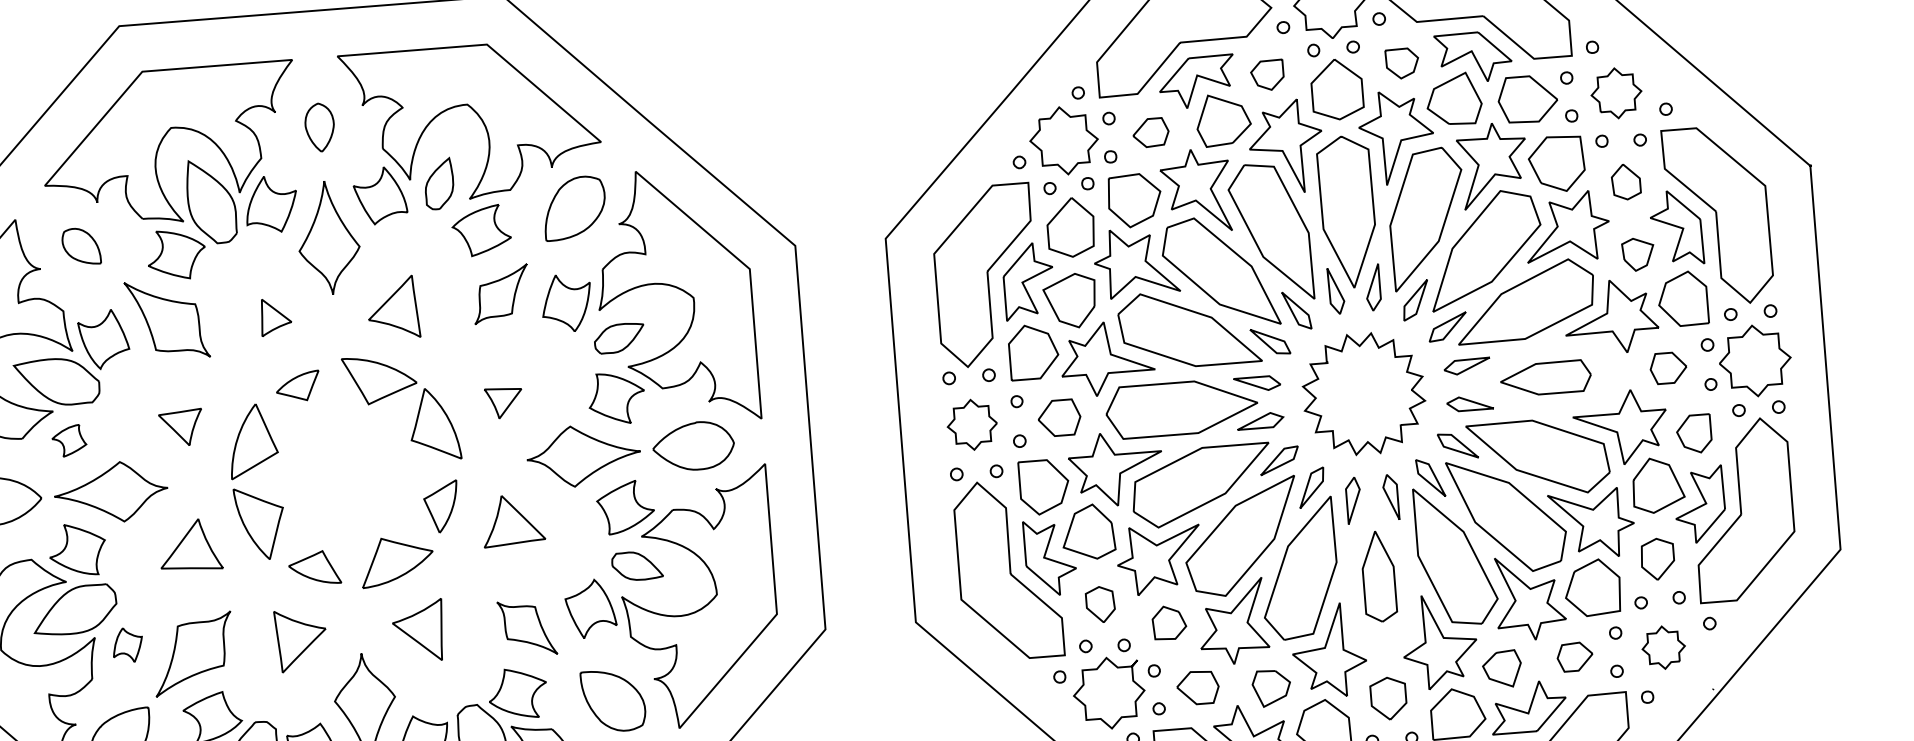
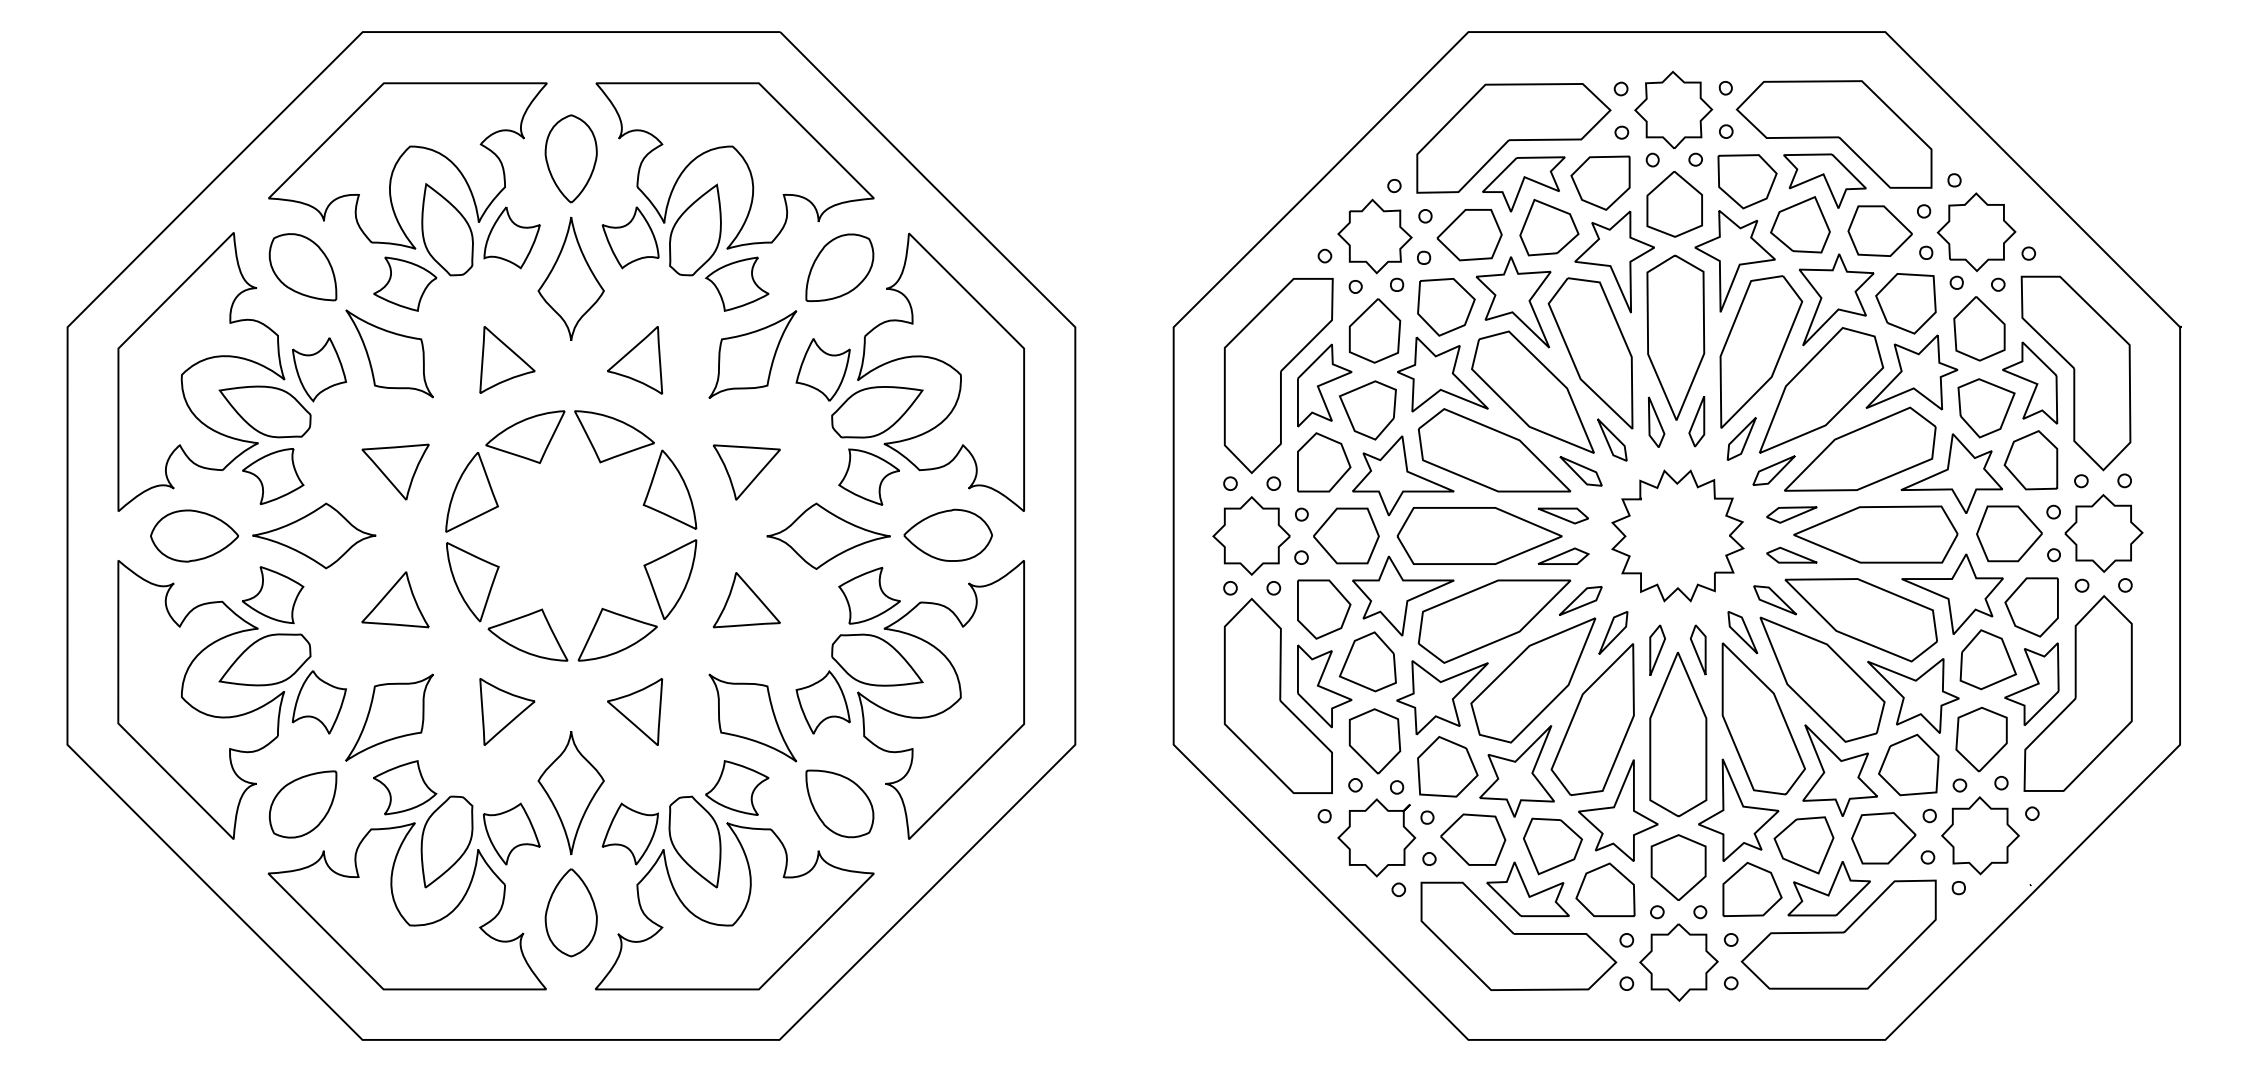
part: (1402, 63) -> (1747, 181), size x1.67
part: (1267, 74) -> (1600, 182), size x1.67
part: (1616, 92) -> (1976, 231), size x1.43
part: (319, 127) -> (570, 158), size x1.67
part: (1150, 133) -> (1469, 235), size x1.67
part: (1626, 181) -> (1979, 328), size x1.67
part: (439, 183) -> (695, 229), size x1.67
part: (80, 246) -> (302, 267), size x1.67
part: (1638, 254) -> (1986, 408), size x1.67
part: (500, 294) -> (752, 354), size x1.43
part: (275, 316) -> (507, 359), size x1.67
part: (619, 338) -> (877, 412), size x1.67
part: (1668, 367) -> (2009, 533), size x1.67
part: (1545, 378) -> (1875, 534), size x1.67
part: (298, 385) -> (525, 436), size x1.67
part: (503, 403) -> (746, 472), size x1.67
part: (1059, 417) -> (1346, 535), size x1.43
part: (972, 424) -> (1251, 535), size x1.43
part: (181, 427) -> (395, 471), size x1.43
part: (1694, 434) -> (2031, 607), size x1.43
part: (69, 440) -> (273, 476), size x1.67
part: (441, 506) -> (670, 579), size x1.43
part: (1657, 559) -> (1981, 739), size x1.43
part: (637, 565) -> (877, 659), size x1.67
part: (314, 567) -> (527, 634), size x1.43
part: (1378, 576) -> (1678, 734), size x1.67
part: (1100, 604) -> (1374, 741), size x1.67
part: (1169, 622) -> (1447, 766), size x1.67
part: (526, 627) -> (752, 717), size x1.43
part: (127, 645) -> (318, 702), size x1.67
part: (1663, 647) -> (1980, 835), size x1.67
part: (1574, 657) -> (1883, 838), size x1.67
part: (1501, 669) -> (1803, 845), size x1.43
part: (1198, 687) -> (1473, 839), size x1.43
part: (1271, 688) -> (1552, 846), size x1.43
part: (1388, 698) -> (1678, 867), size x1.43

